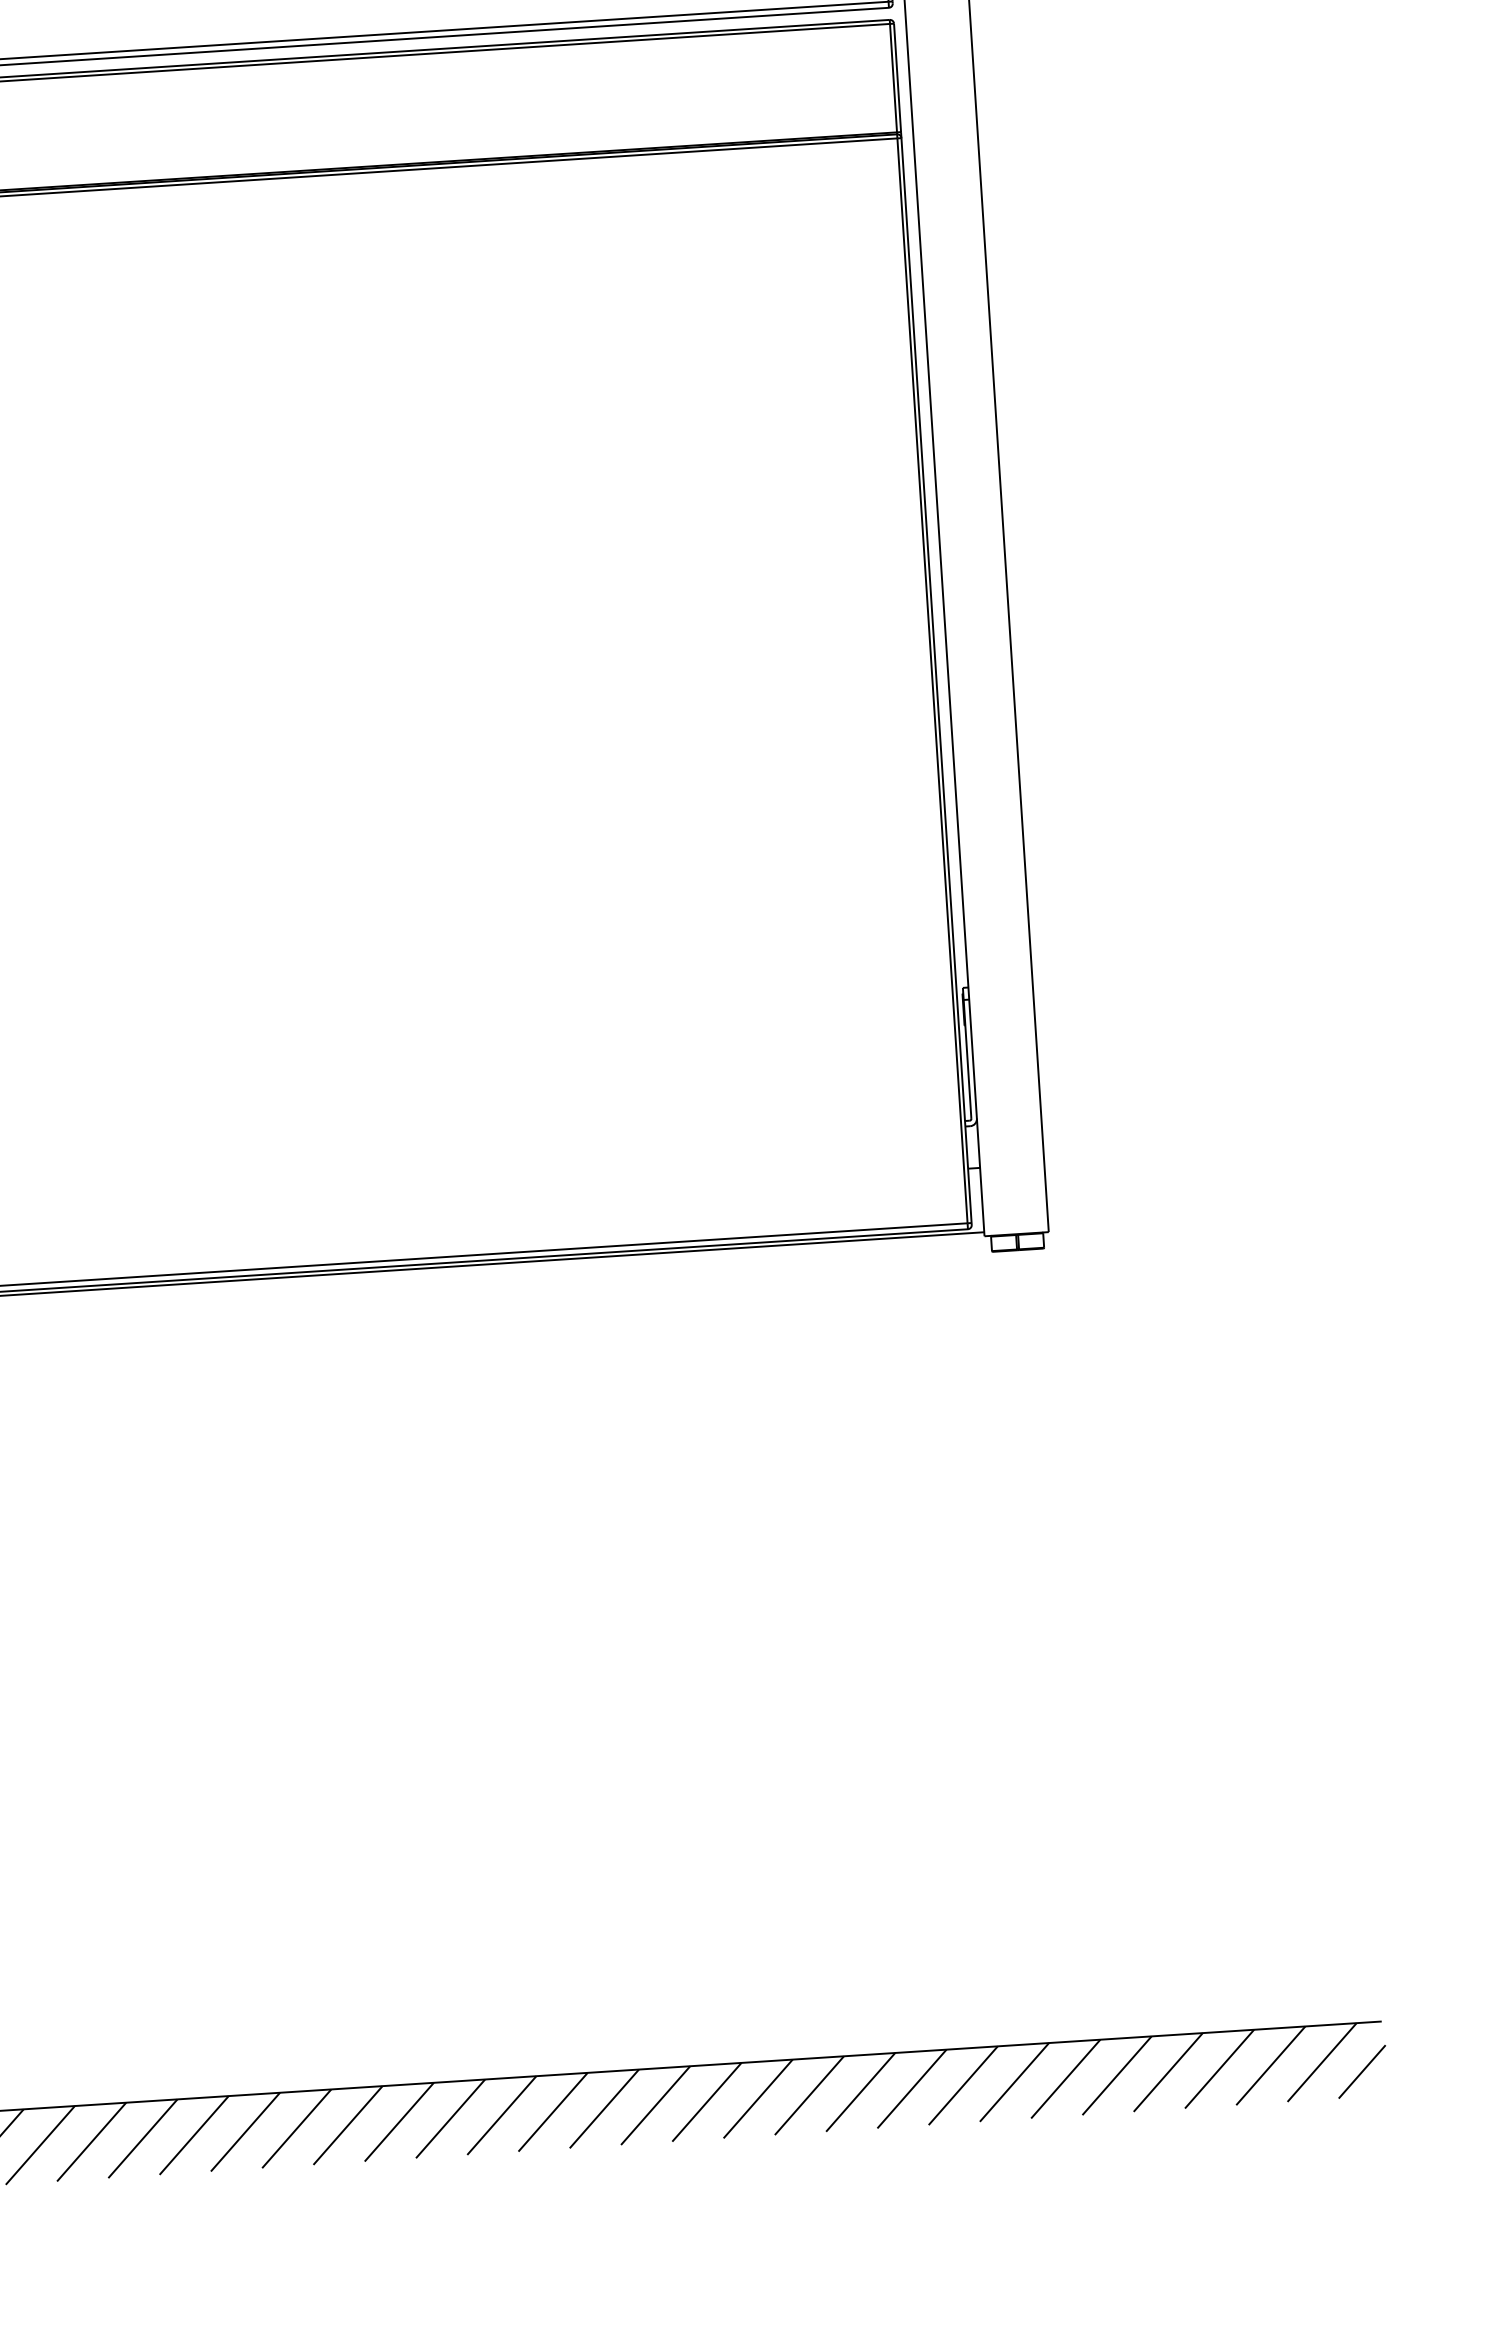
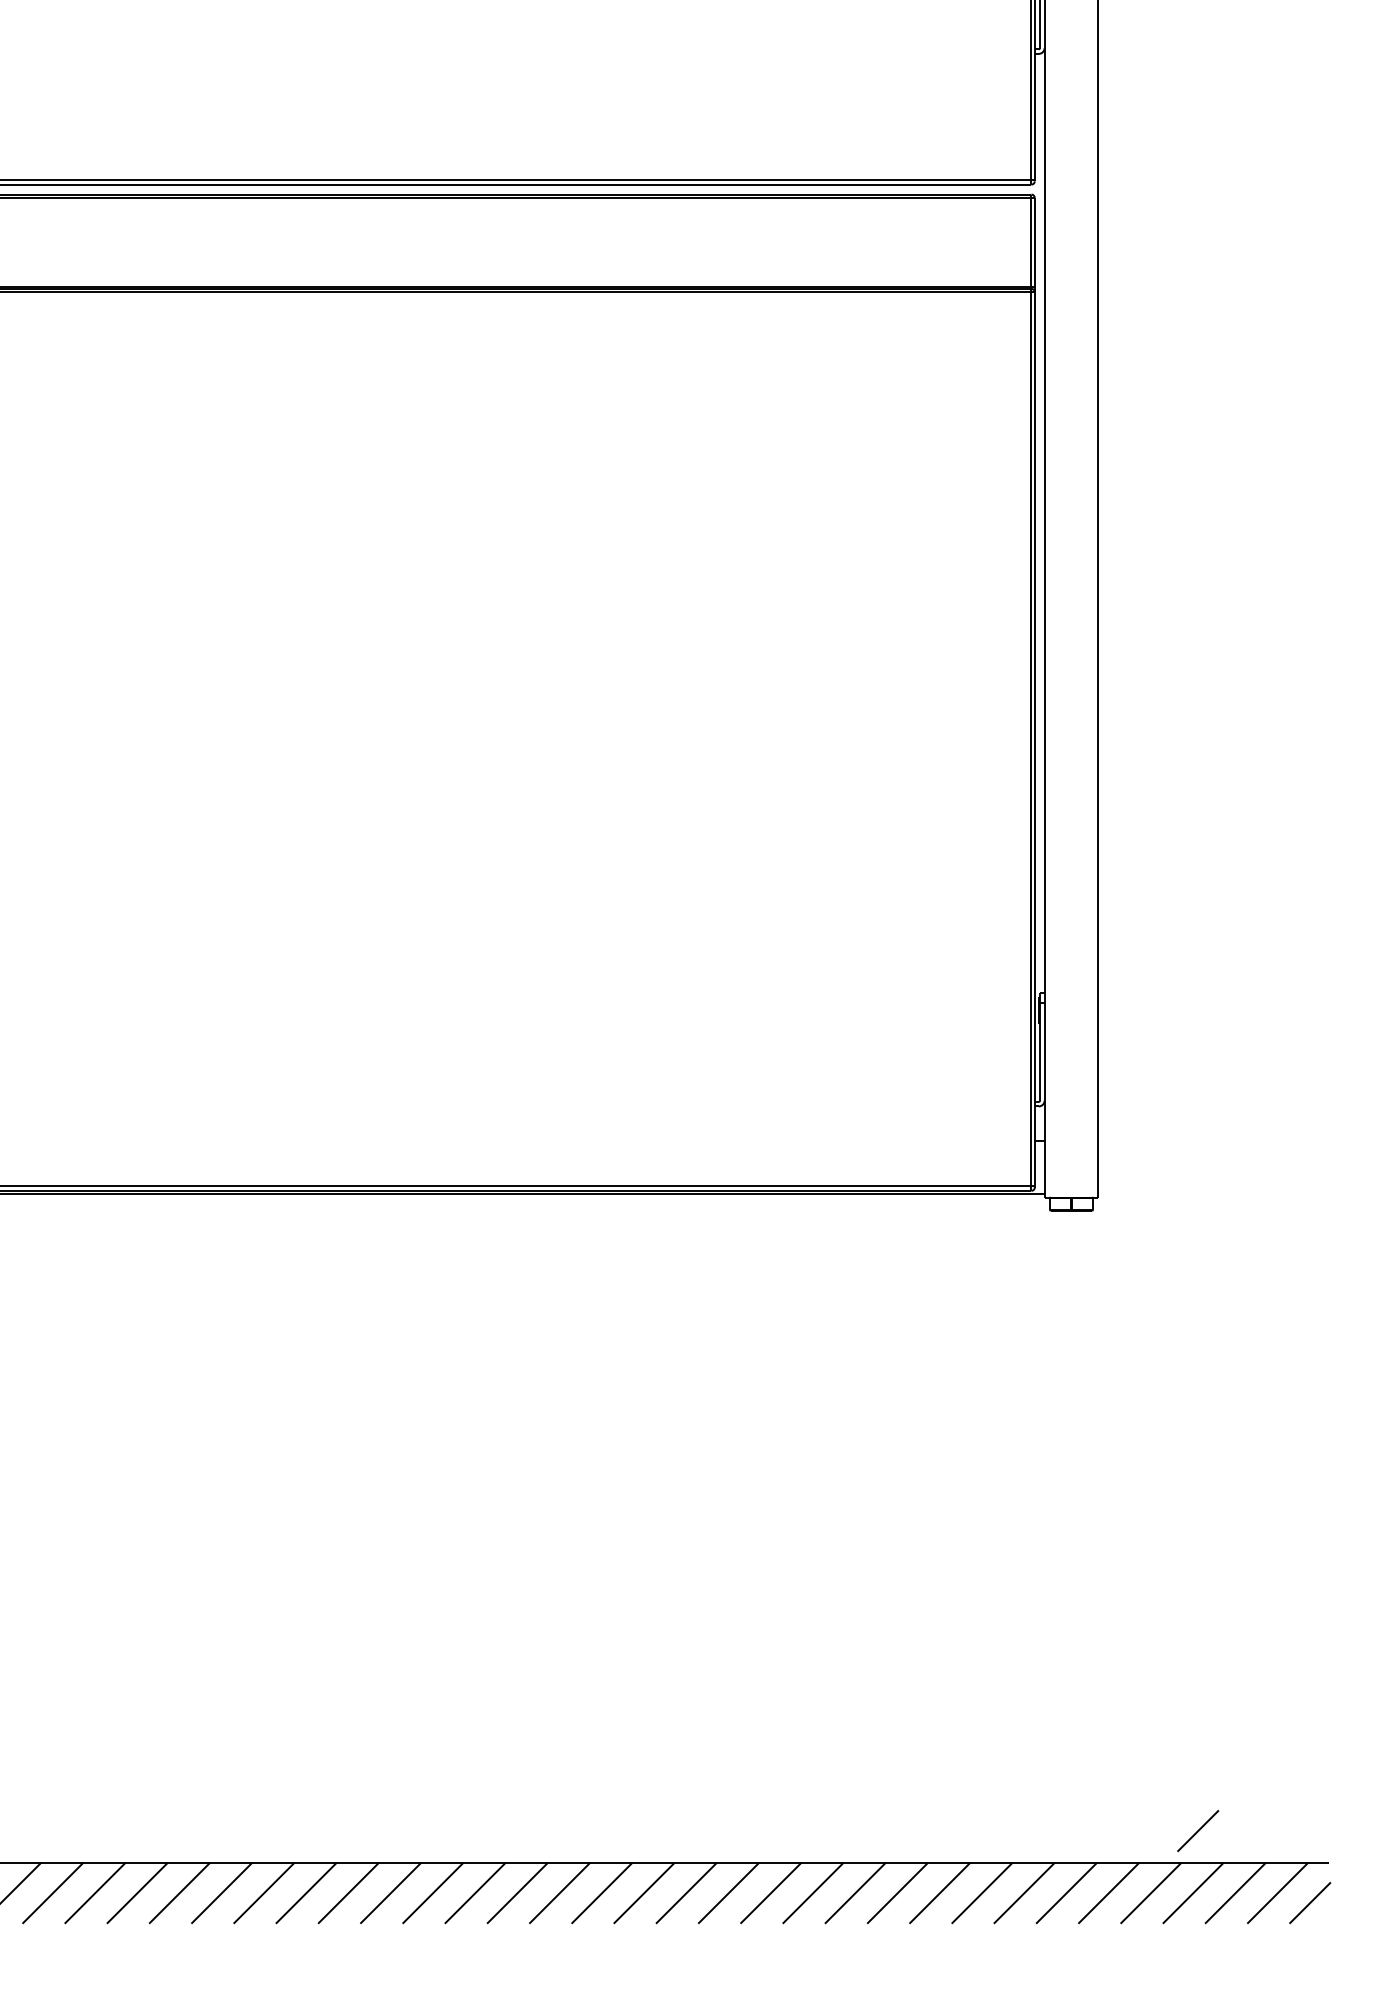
line: (1221, 1993) -> (1198, 1831), added

